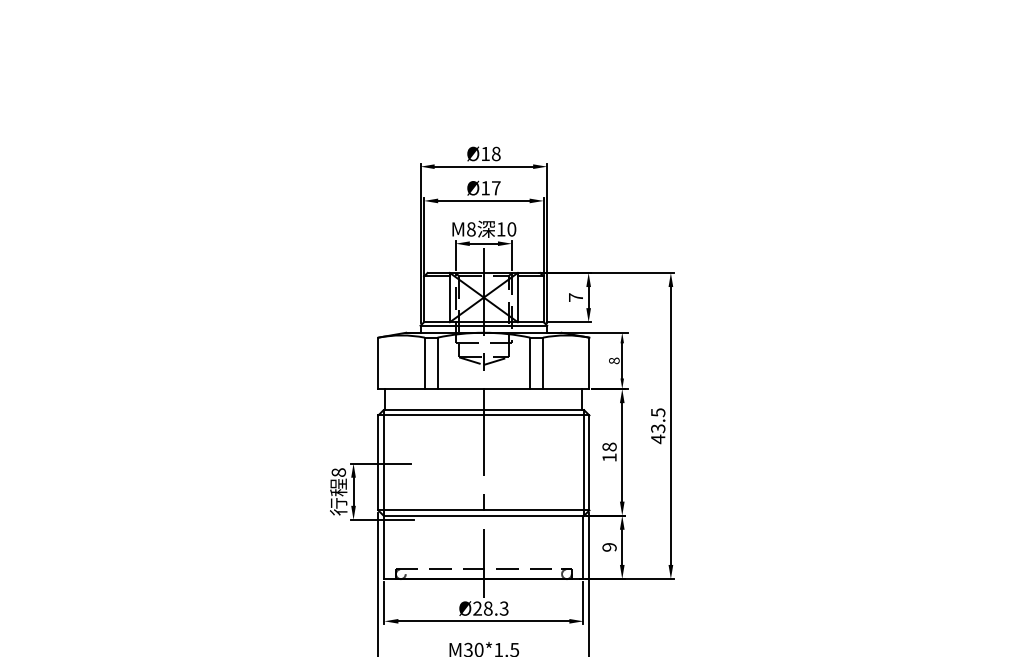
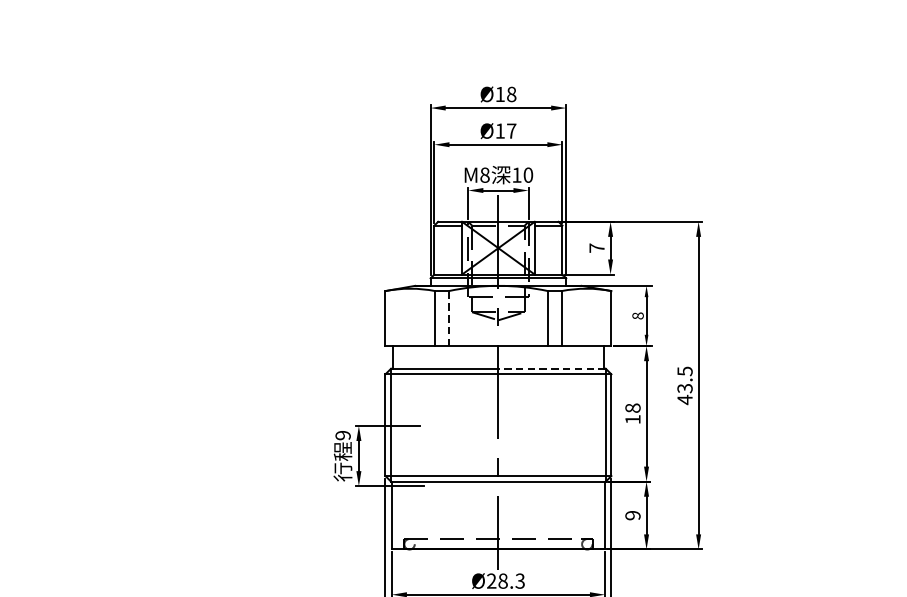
line: (437, 363) -> (448, 318), solid -> dashed
line: (533, 410) -> (551, 369), solid -> dashed
text: (338, 472) -> (342, 435), 8 -> 9

